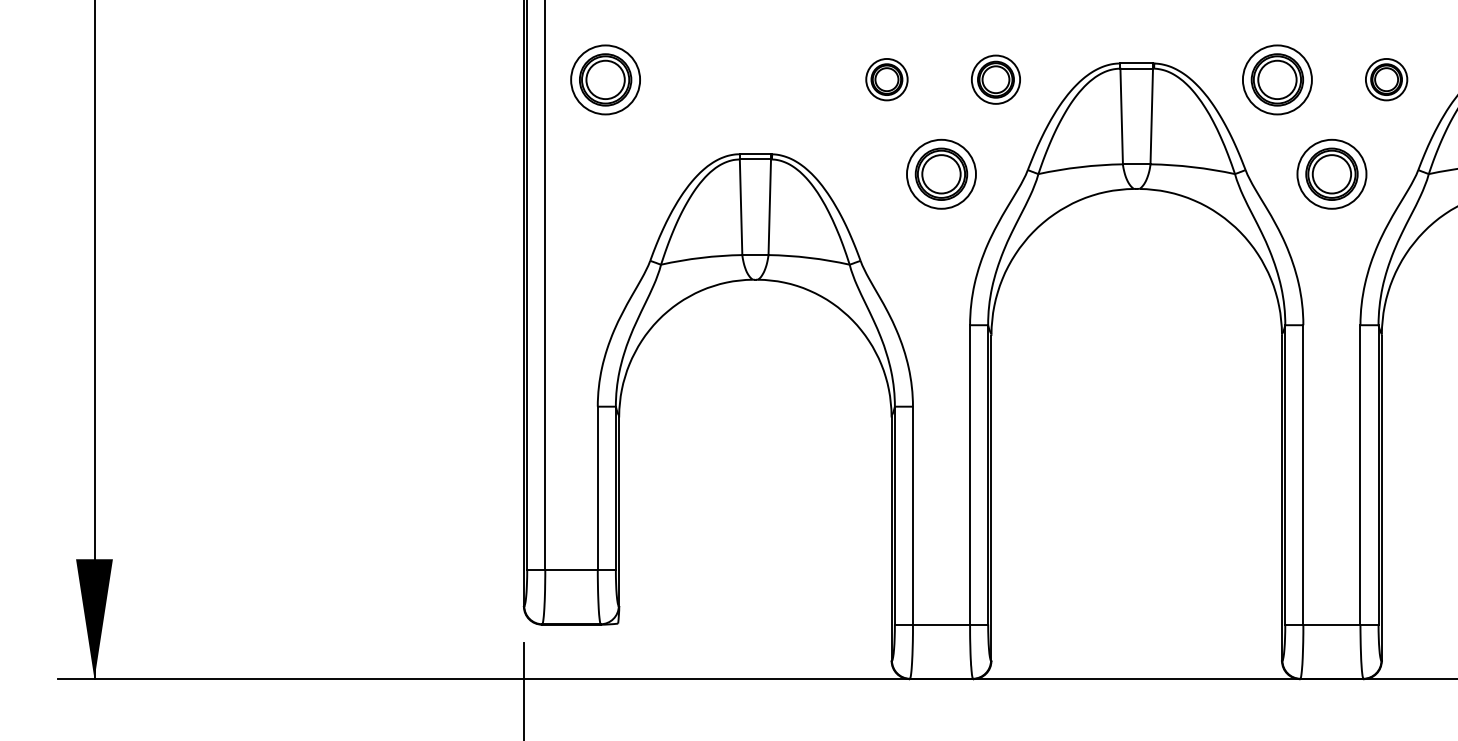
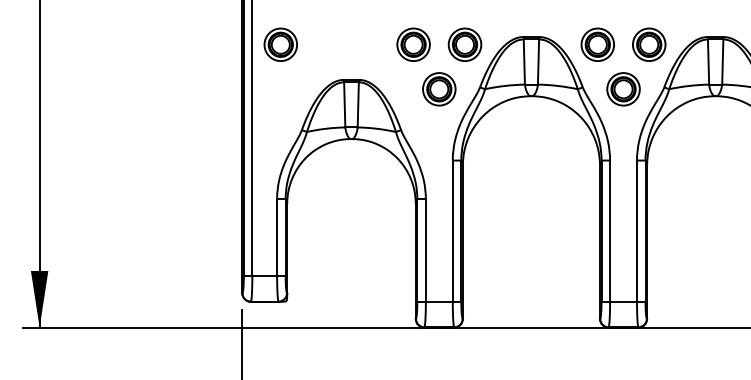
part: (886, 79) -> (413, 44), size x1.67
part: (994, 79) -> (464, 44), size x1.43
part: (1386, 79) -> (649, 44), size x1.67

